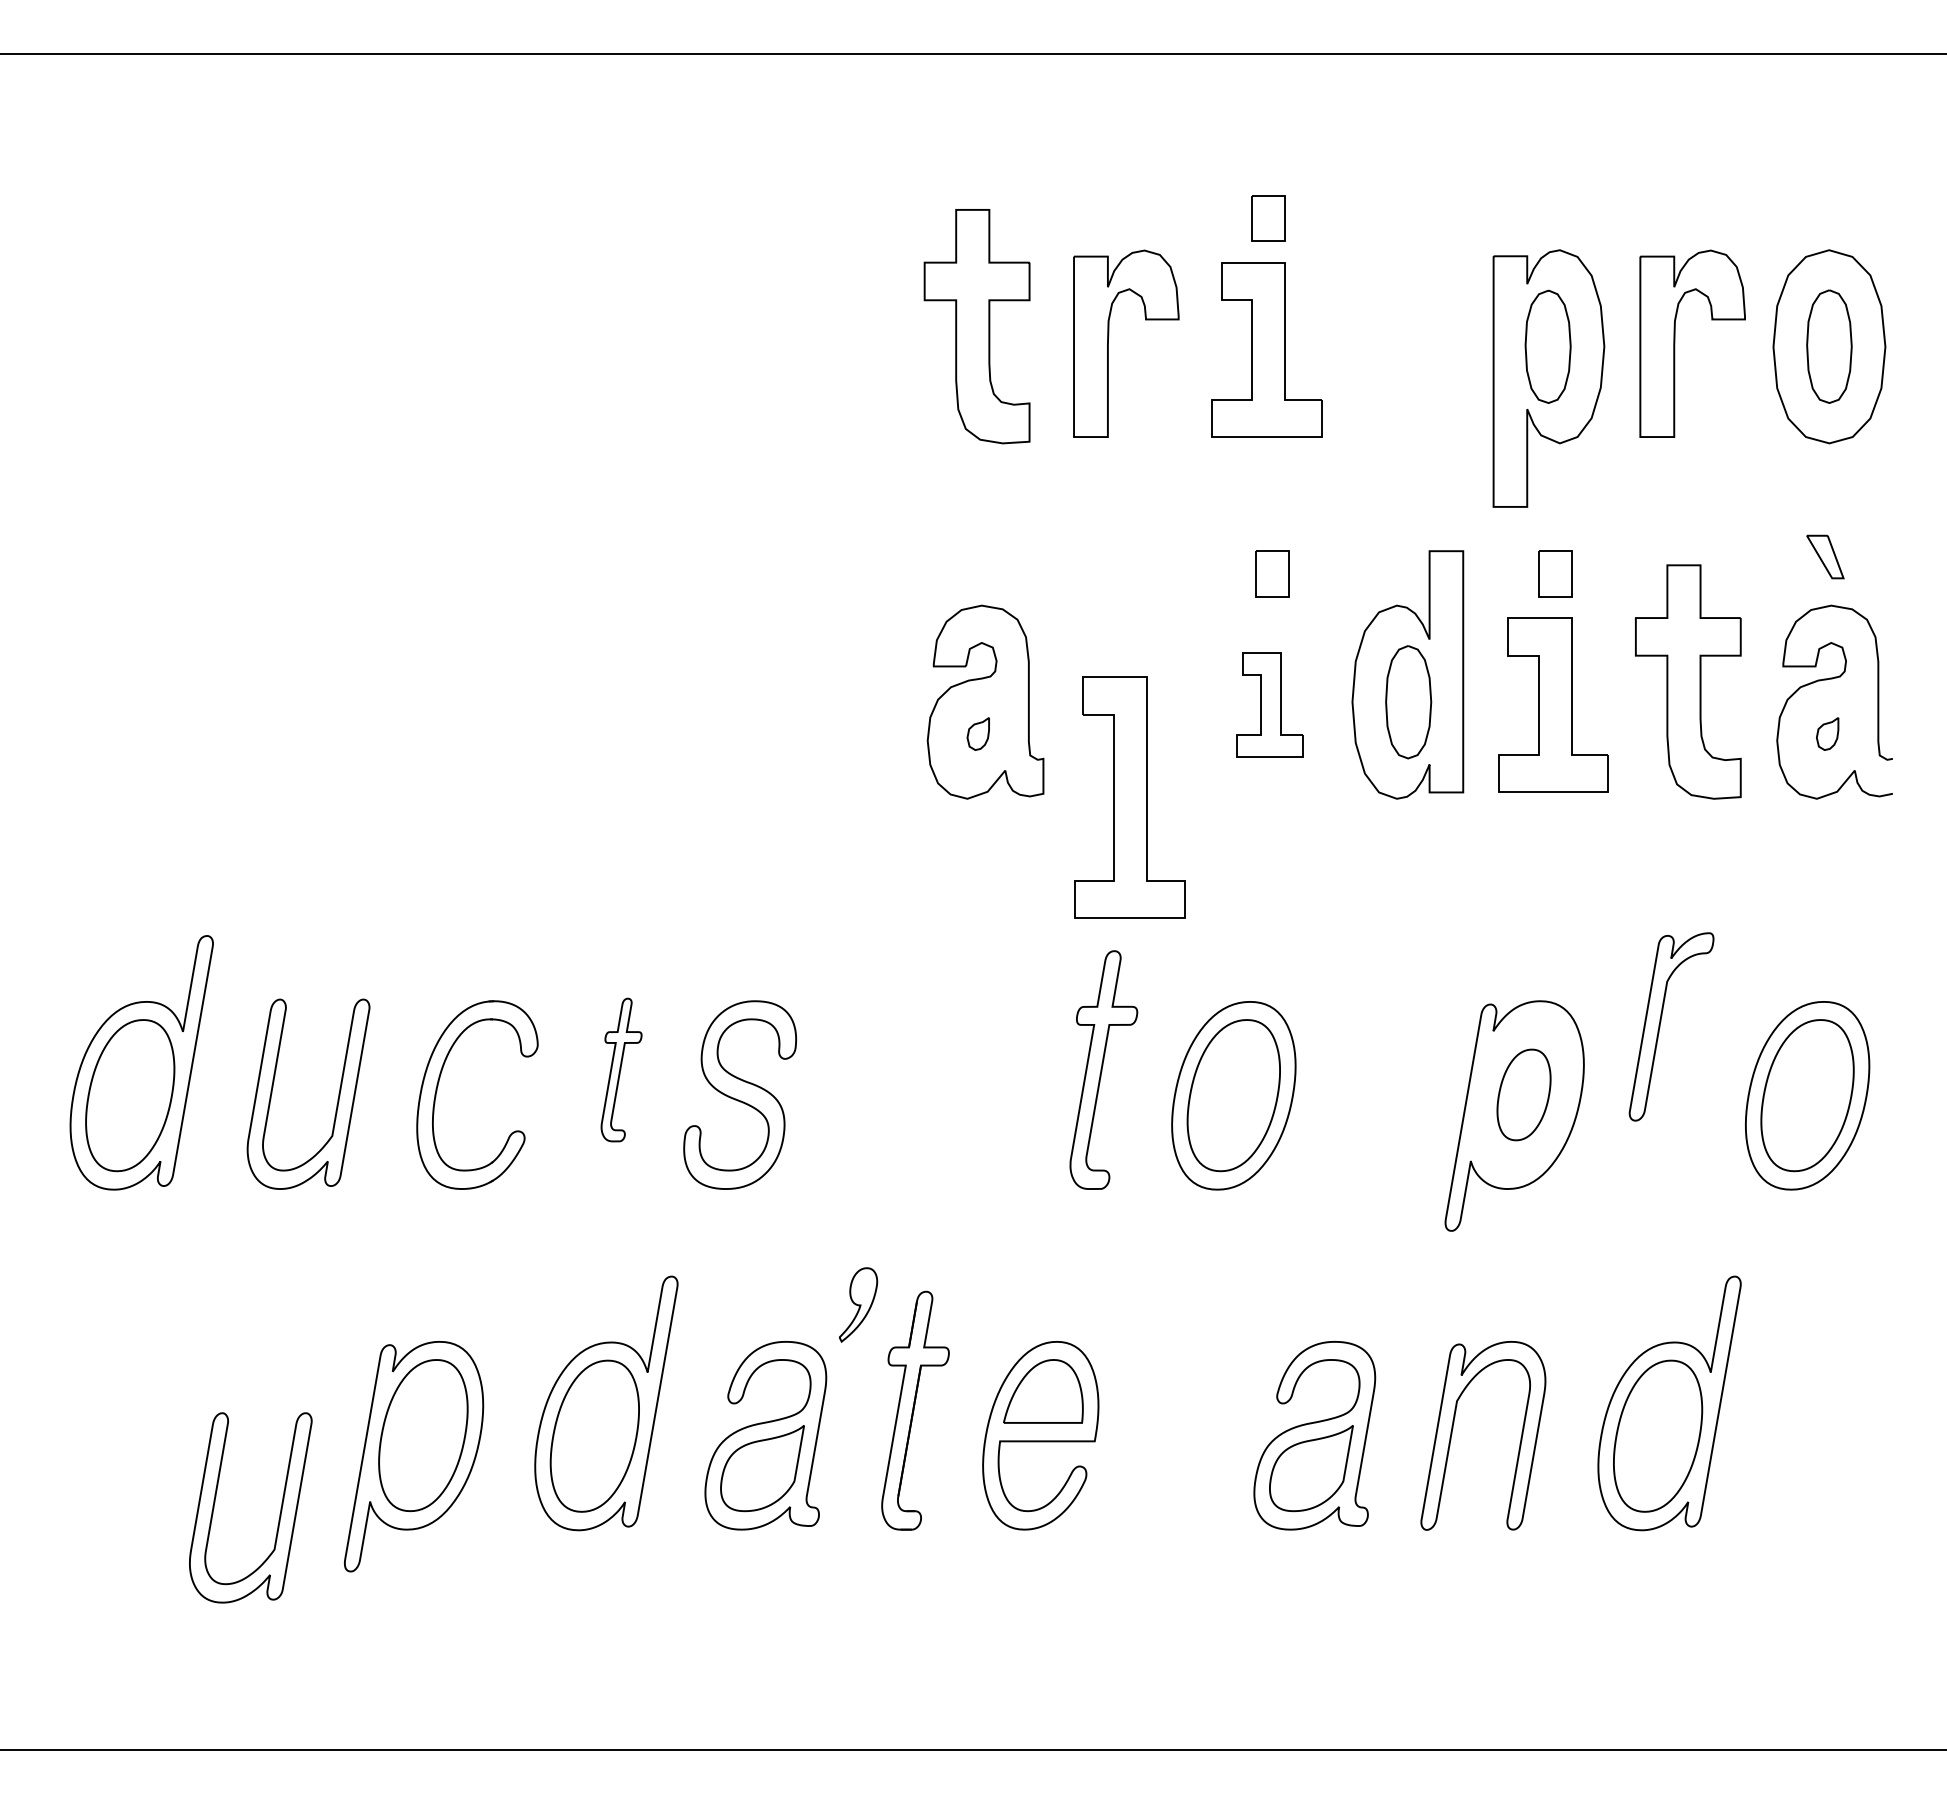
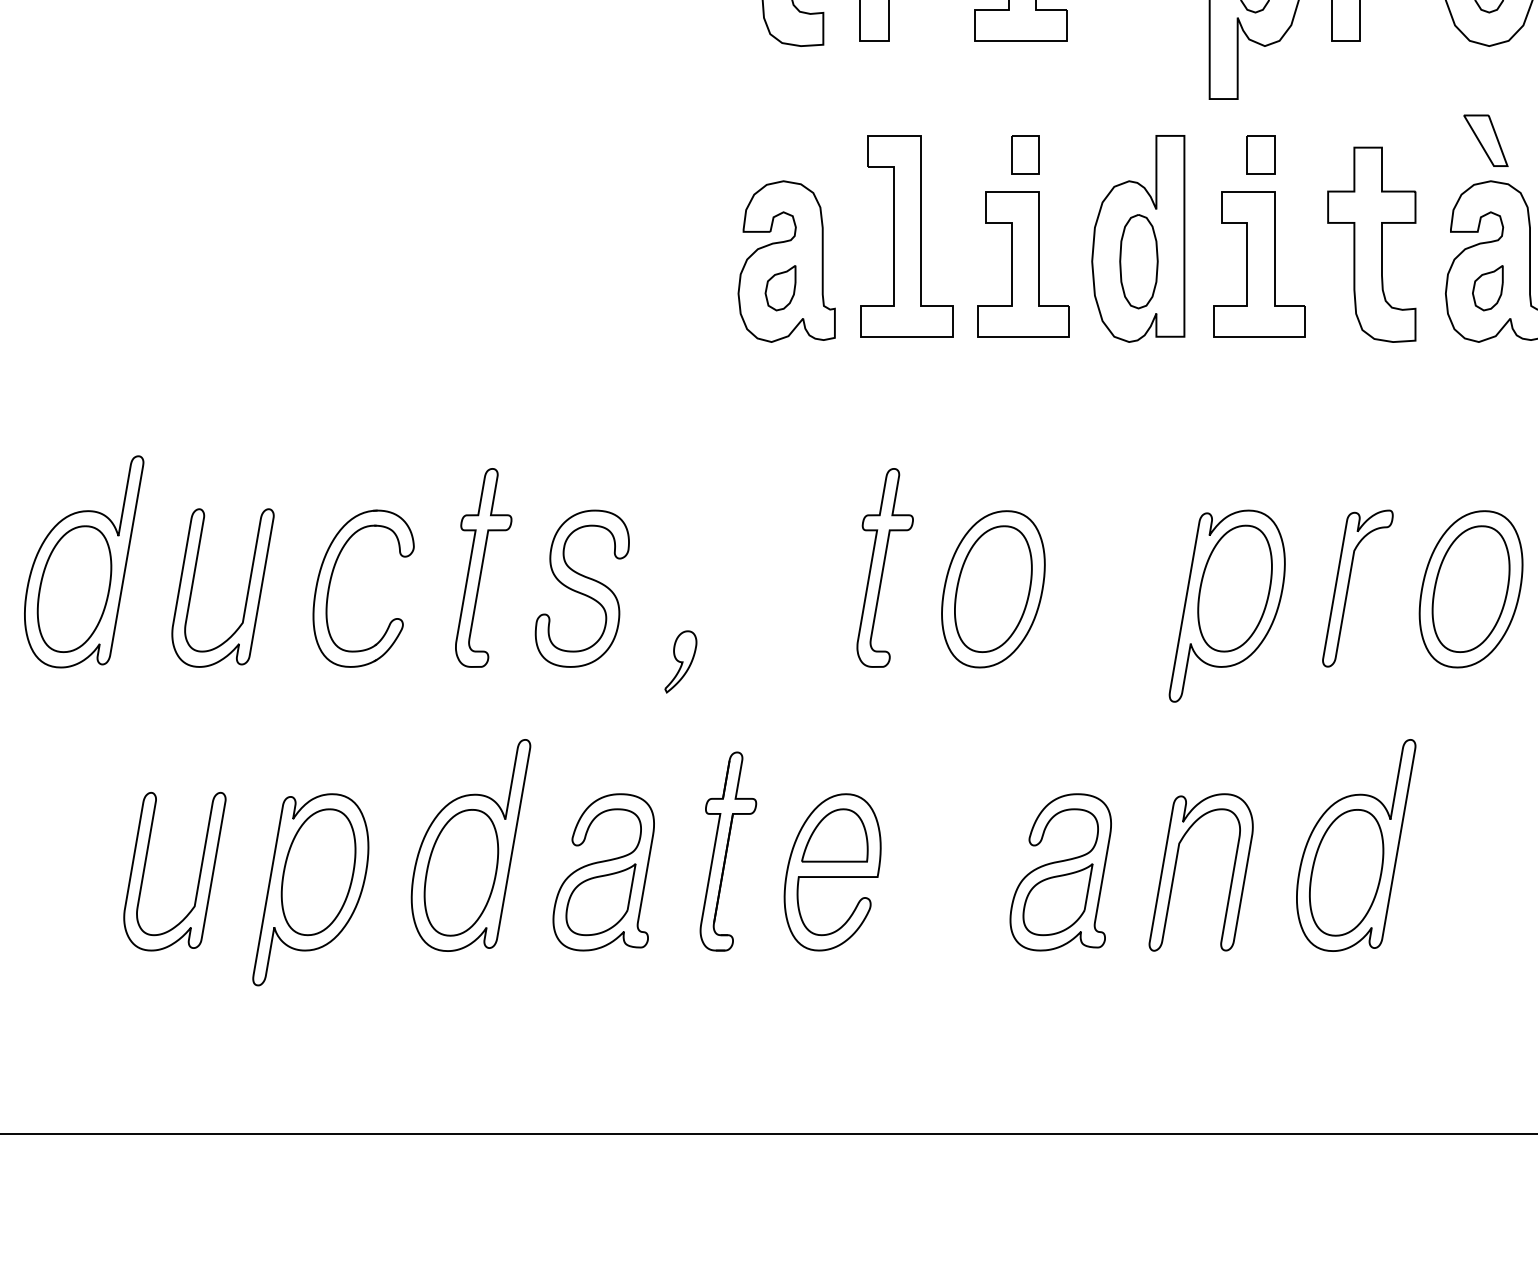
part: (1825, 556) -> (1486, 140), size x1.43
part: (1269, 704) -> (1023, 263), size x1.67
part: (978, 733) -> (780, 287), size x1.67
part: (1827, 733) -> (1487, 287), size x1.67
part: (1129, 797) -> (906, 236), moved
part: (1661, 1022) -> (1349, 584), moved
part: (621, 1069) -> (483, 567), size x1.67
part: (1523, 1094) -> (1234, 588), size x1.67
part: (858, 1304) -> (680, 661), moved
part: (279, 1513) -> (198, 876), moved

